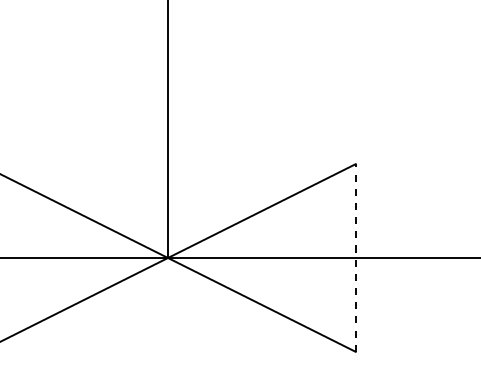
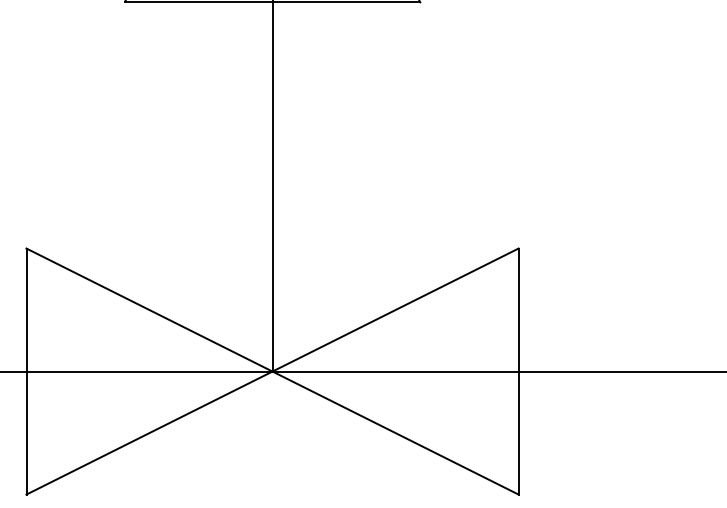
line: (355, 257) -> (518, 371), dashed -> solid

